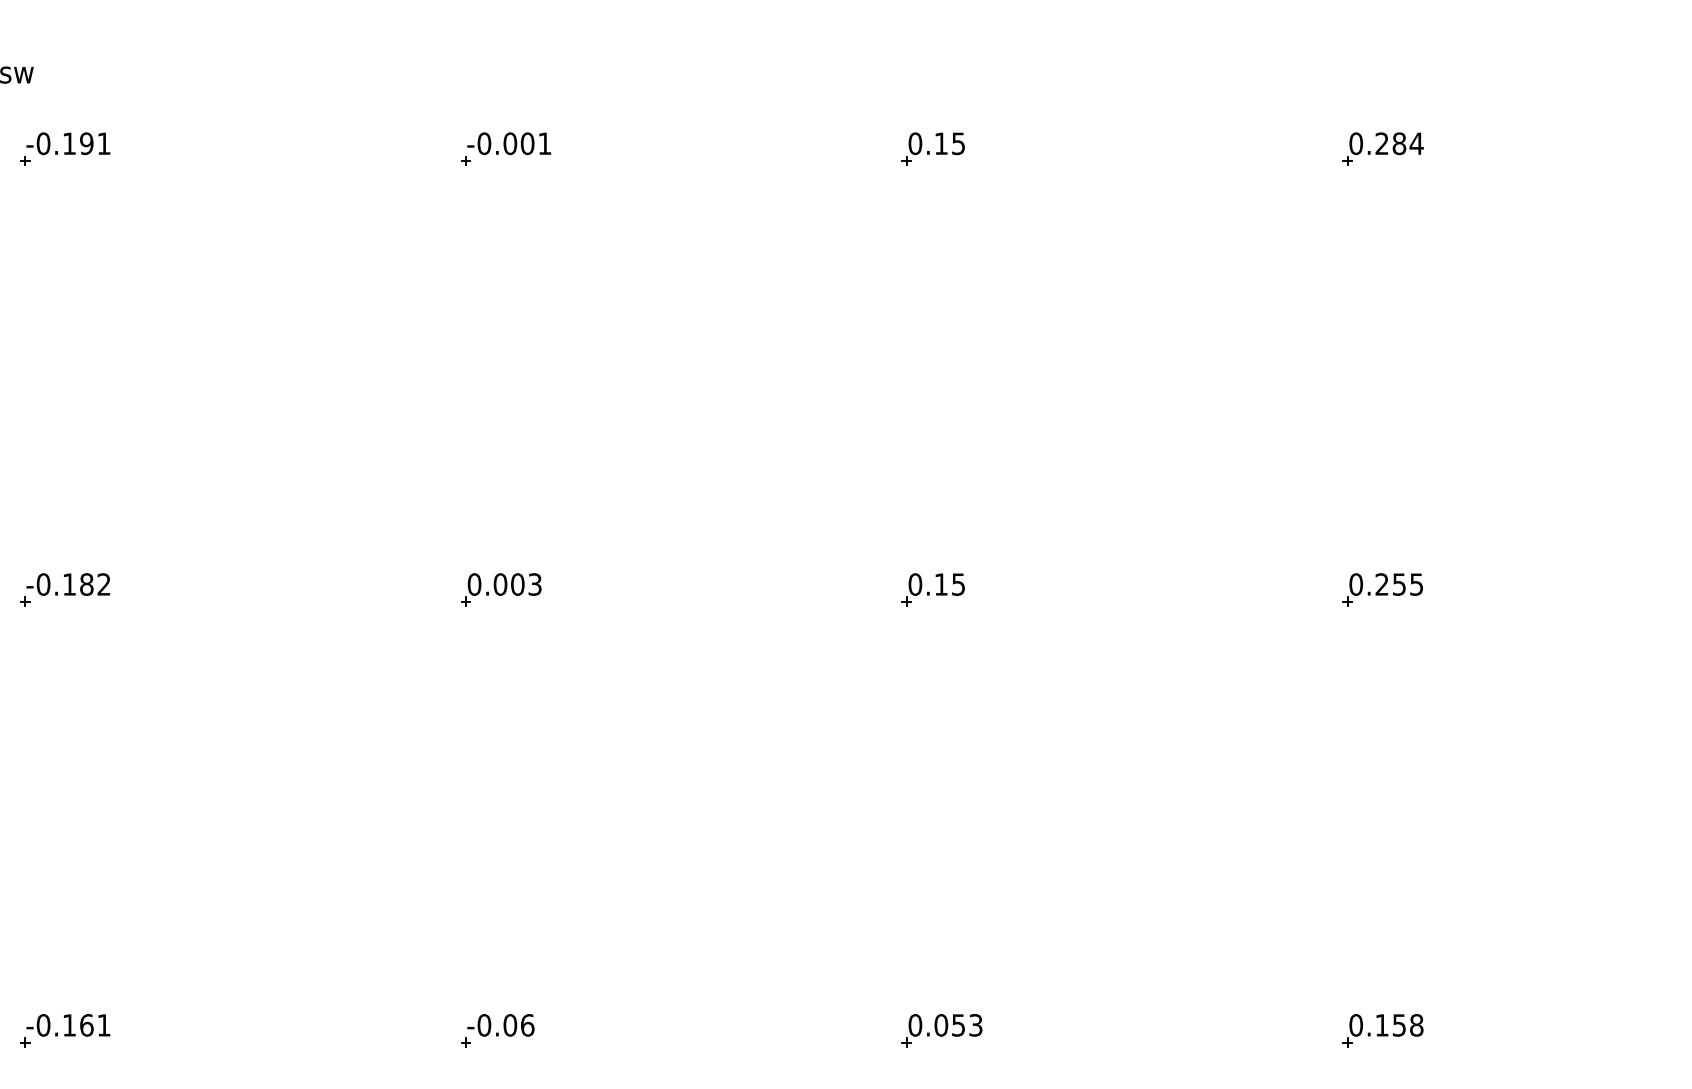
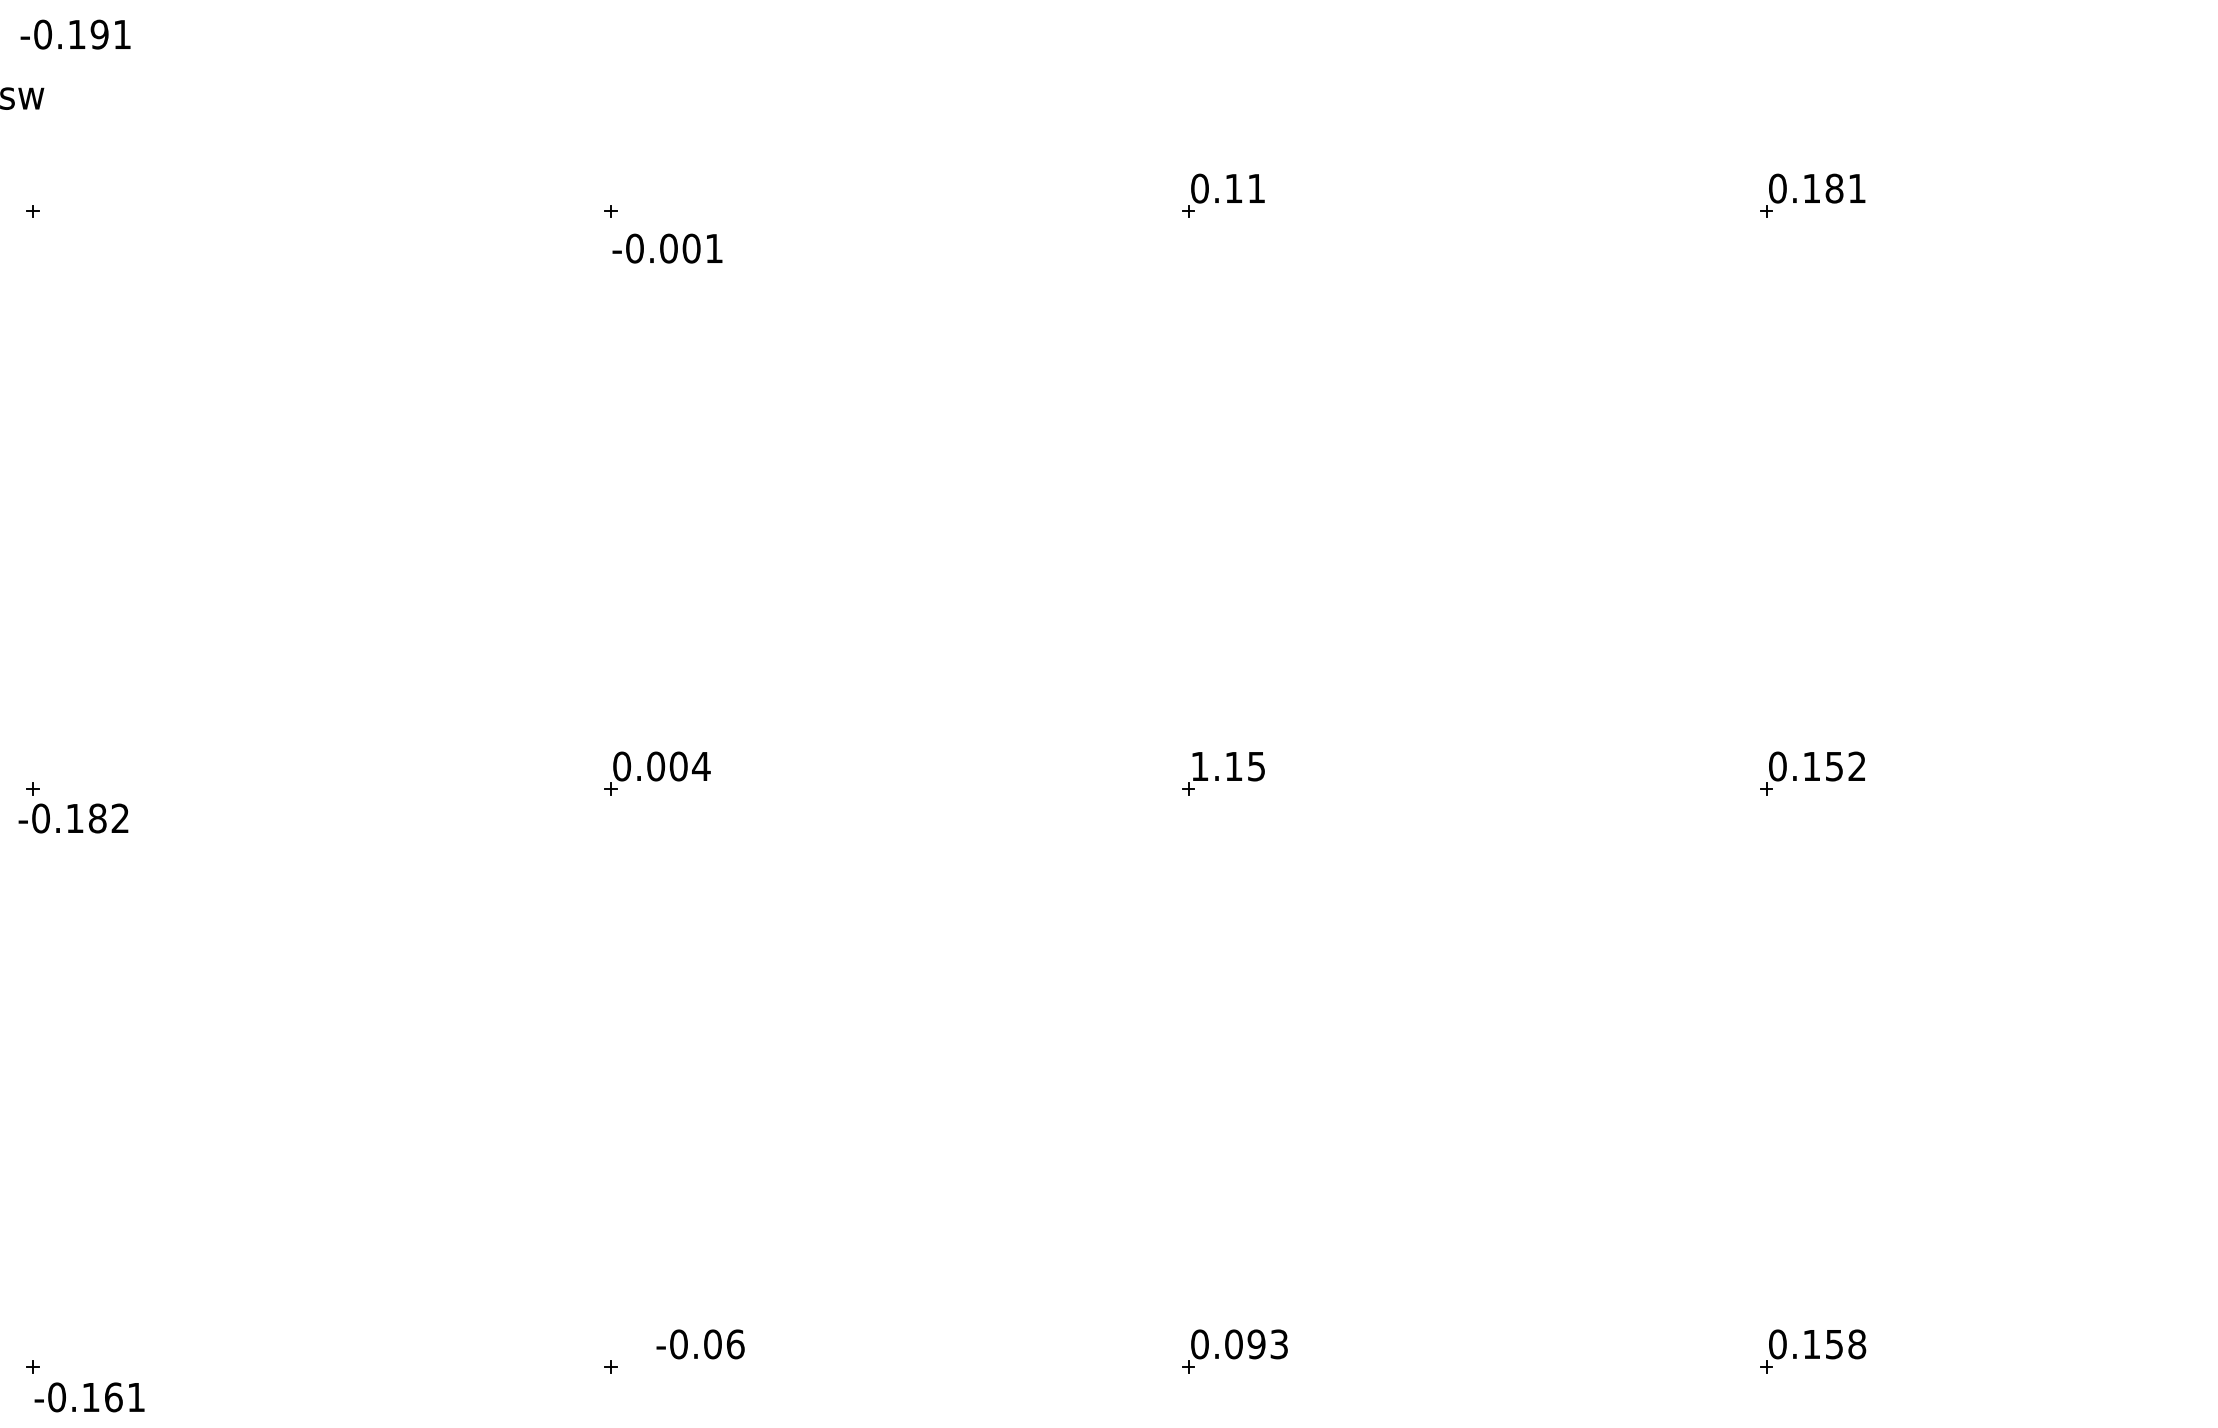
text: (1399, 142) -> (1834, 187), 0.284 -> 0.181
text: (68, 143) -> (75, 34), moved
text: (509, 143) -> (667, 248), moved
text: (958, 143) -> (1256, 188), 0.15 -> 0.11
text: (68, 584) -> (73, 818), moved
text: (535, 584) -> (701, 766), 0.003 -> 0.004
text: (915, 584) -> (1199, 766), 0.15 -> 1.15
text: (1399, 584) -> (1834, 766), 0.255 -> 0.152
text: (68, 1025) -> (89, 1397), moved
text: (500, 1025) -> (700, 1344), moved
text: (958, 1025) -> (1256, 1344), 0.053 -> 0.093

